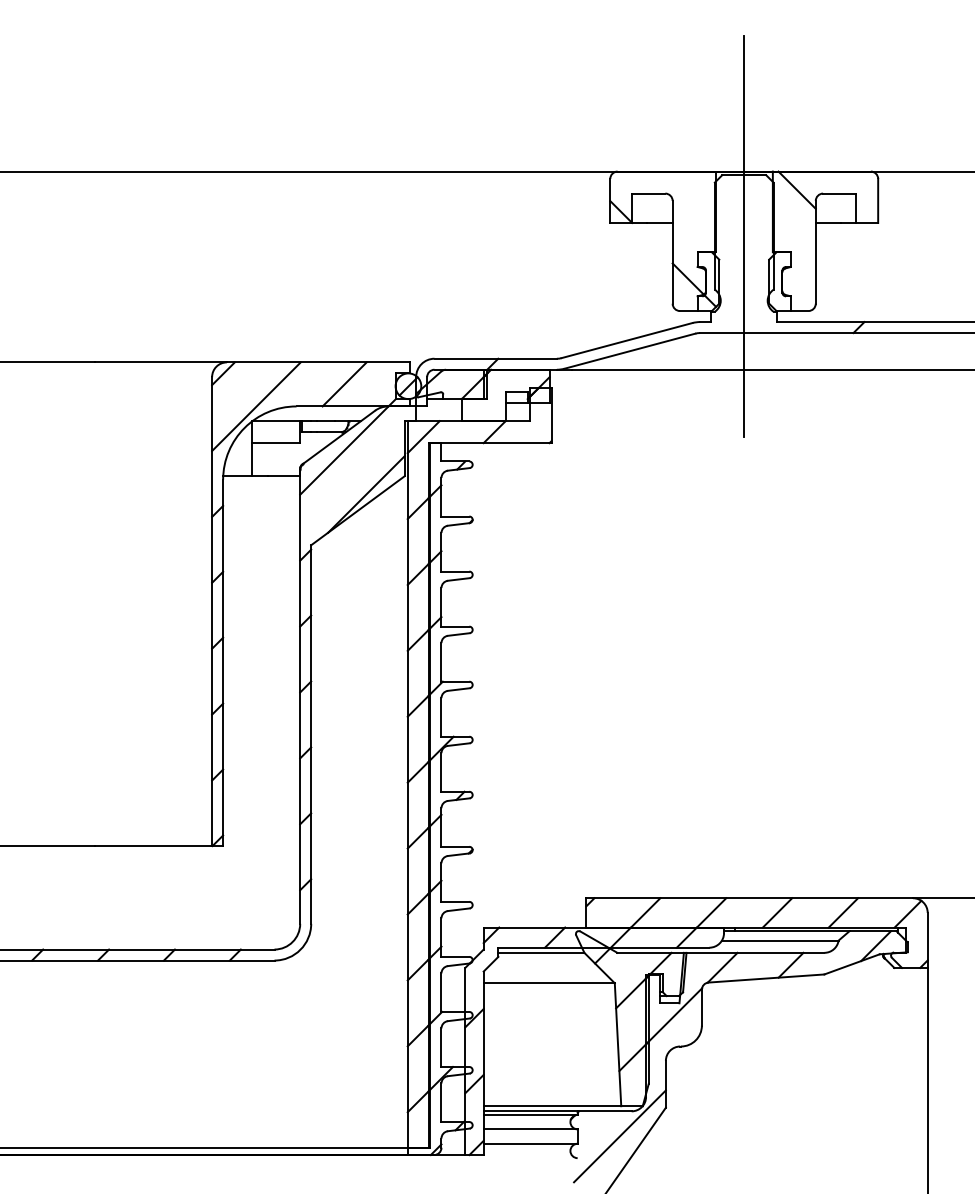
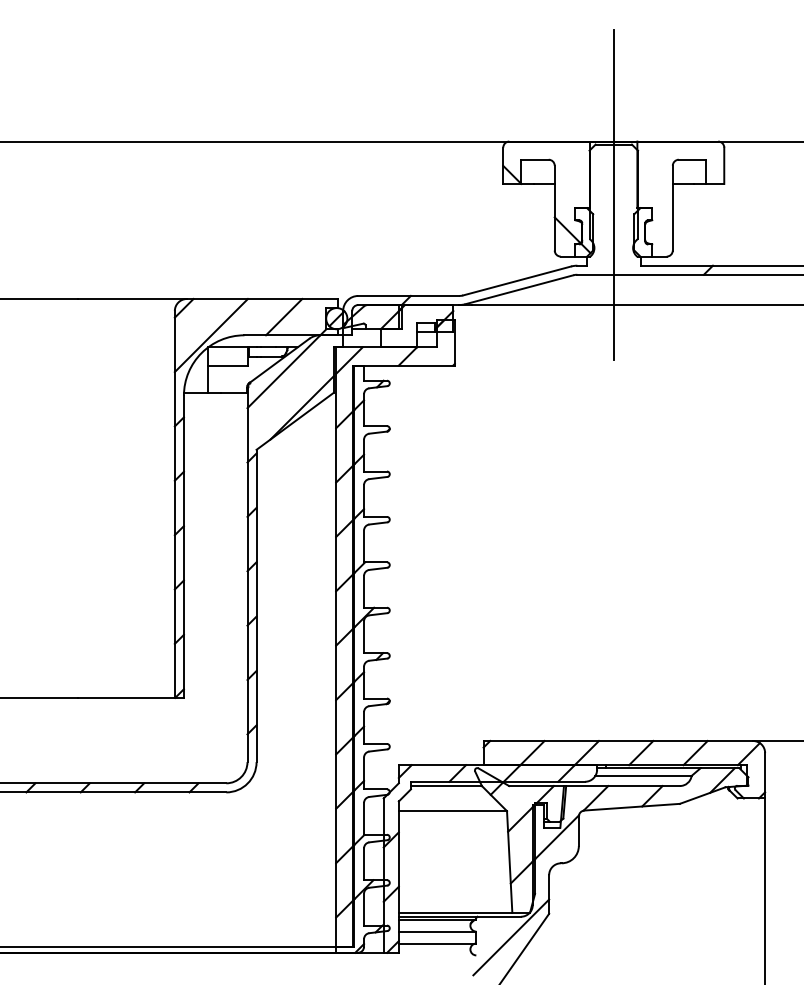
line: (796, 189) -> (656, 156), removed

